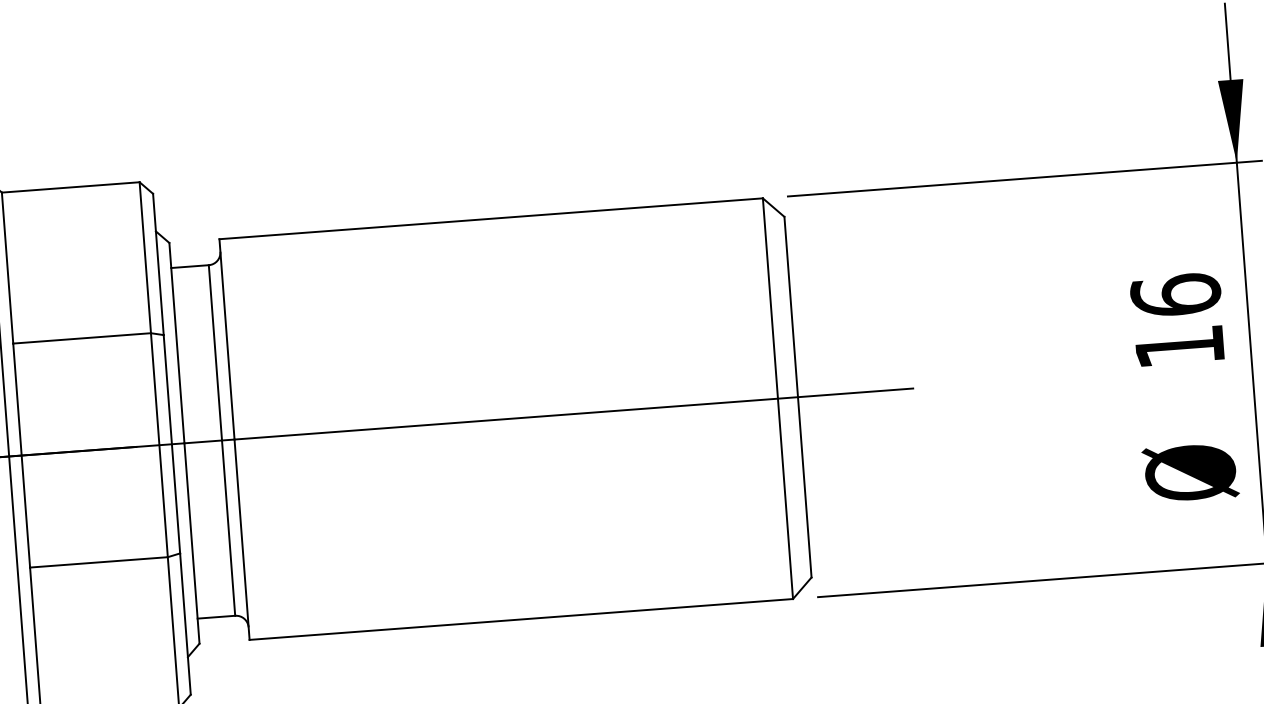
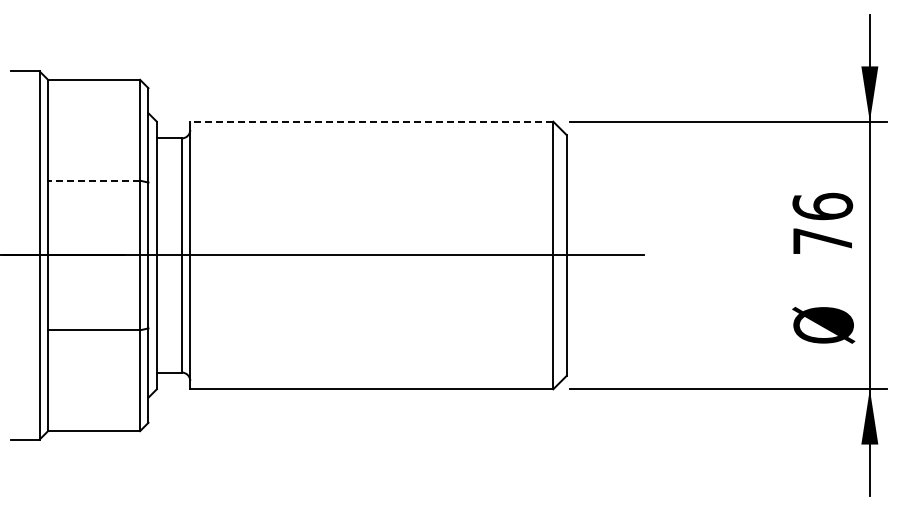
line: (490, 218) -> (371, 121), solid -> dashed
line: (81, 338) -> (93, 180), solid -> dashed
text: (1179, 345) -> (822, 240), 16 -> 76

